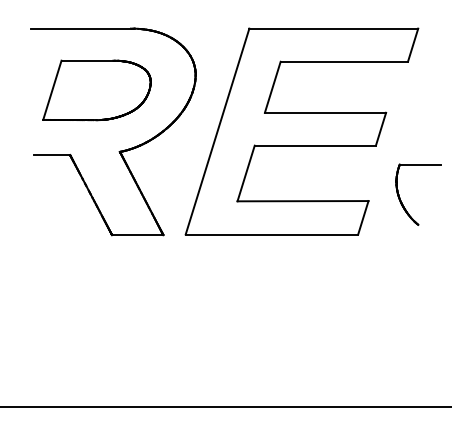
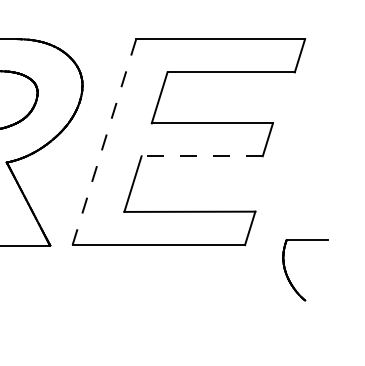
line: (217, 131) -> (104, 142), solid -> dashed
line: (315, 145) -> (202, 156), solid -> dashed
part: (402, 202) -> (289, 278), moved

